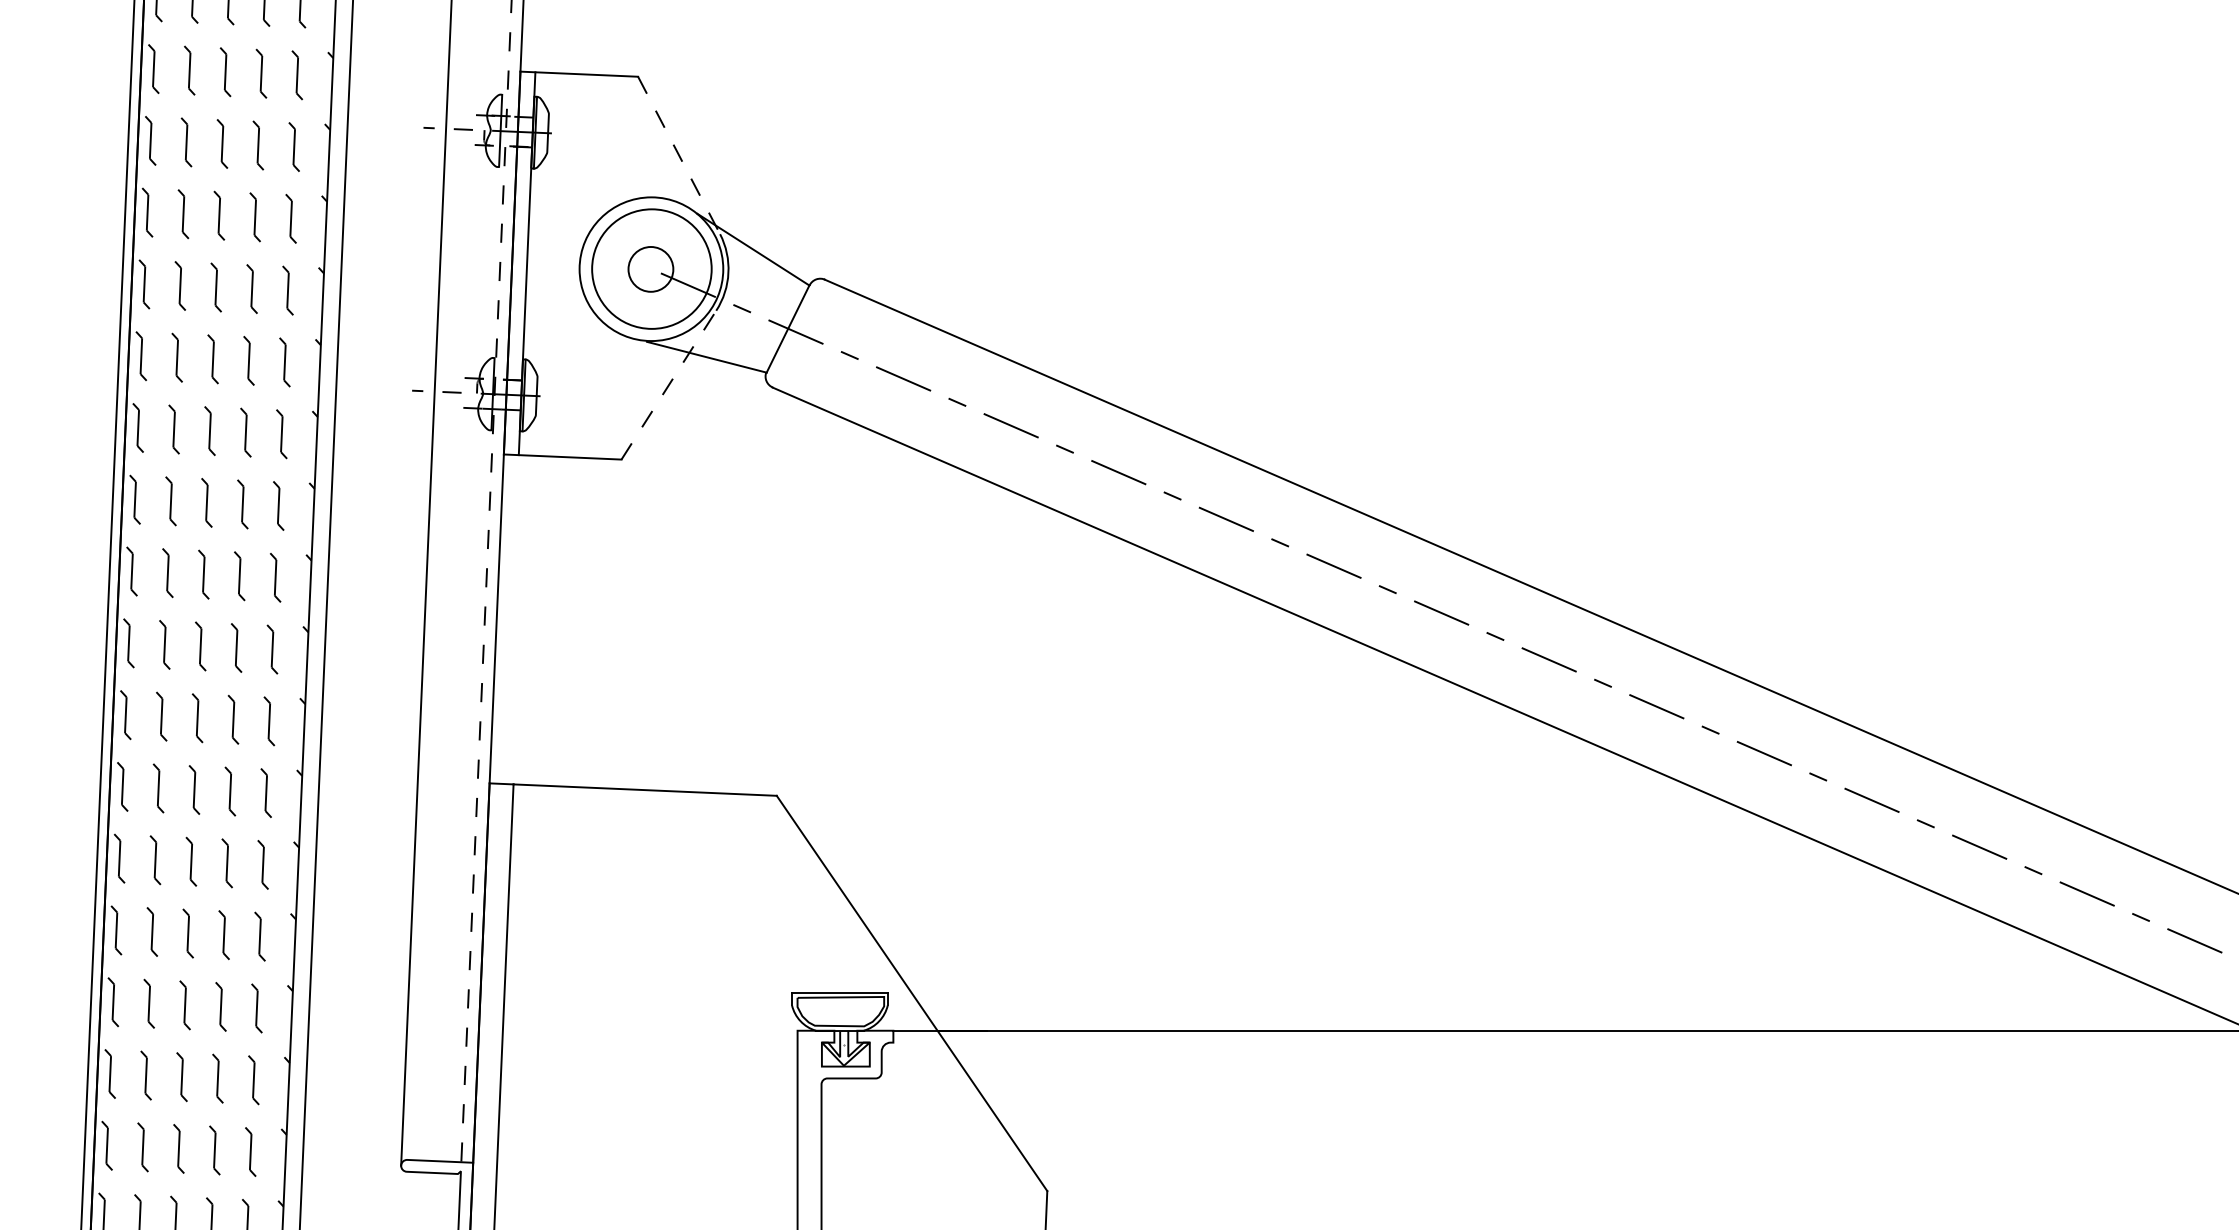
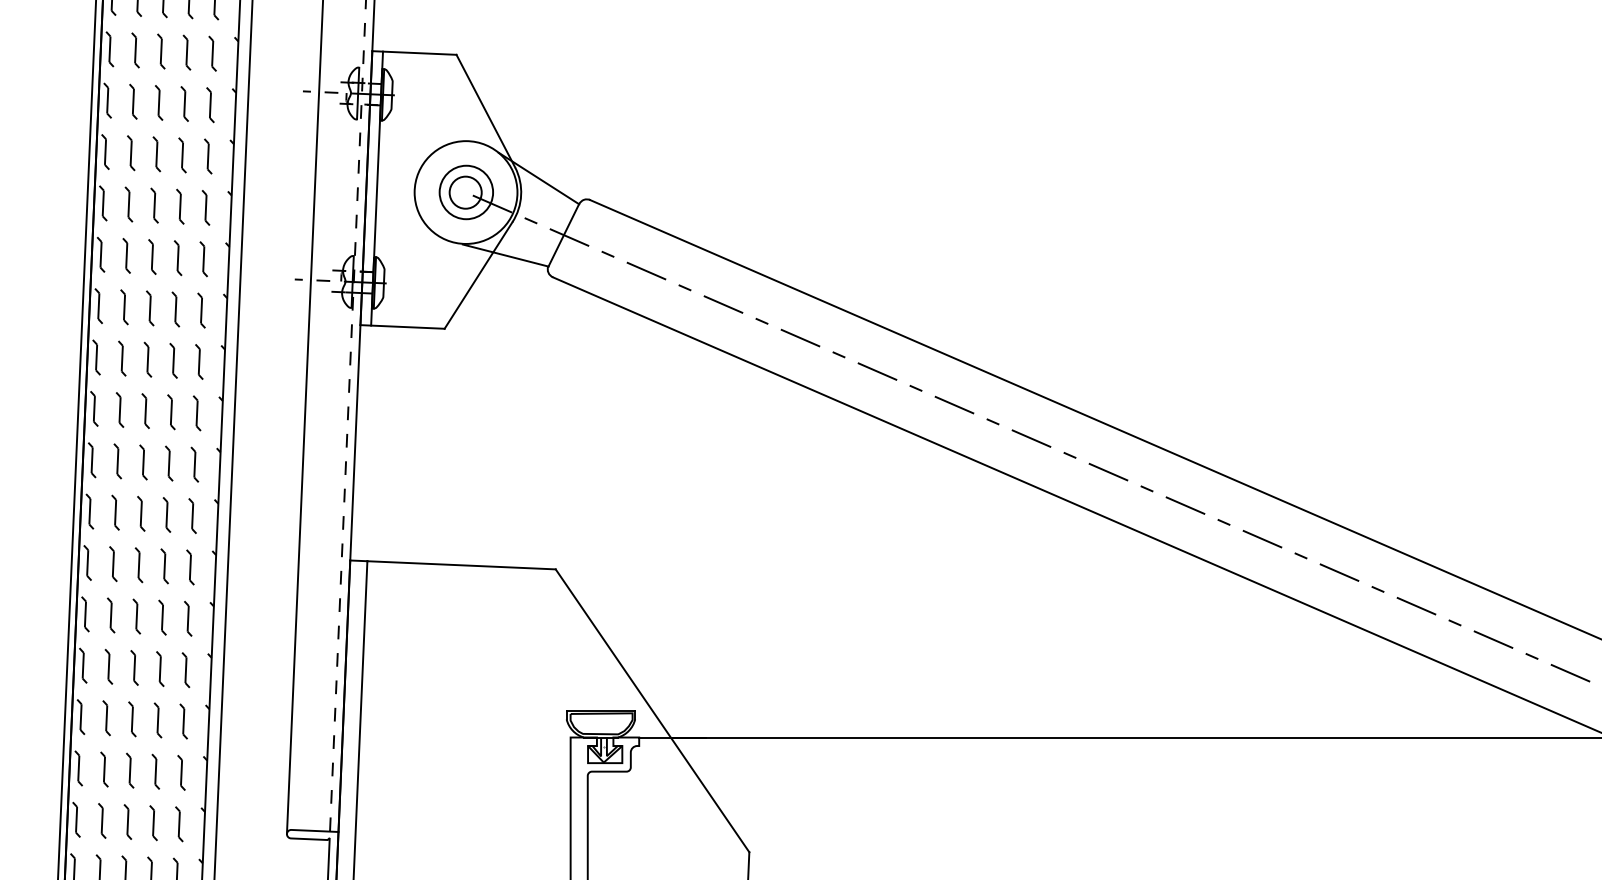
line: (679, 155) -> (486, 111), dashed -> solid
circle: (651, 268) -> (466, 192), size x0.62
line: (669, 384) -> (478, 275), dashed -> solid

